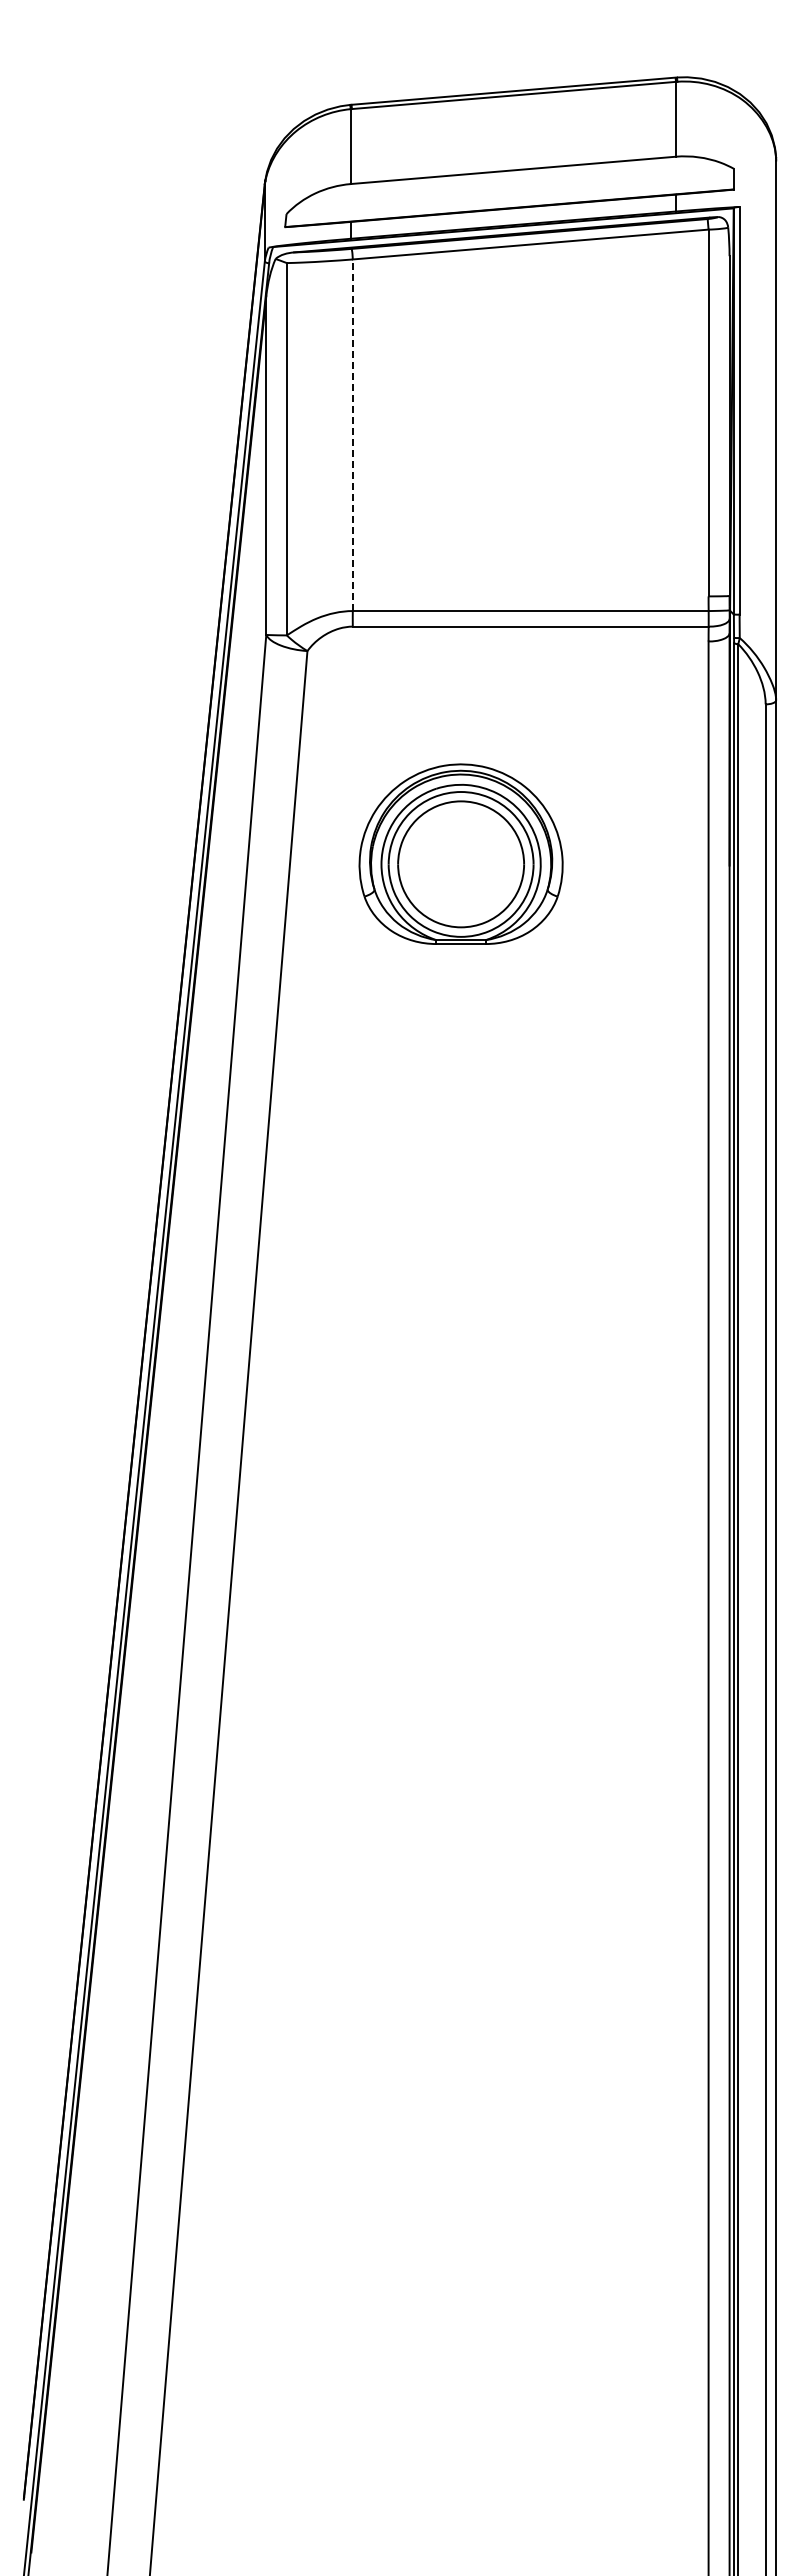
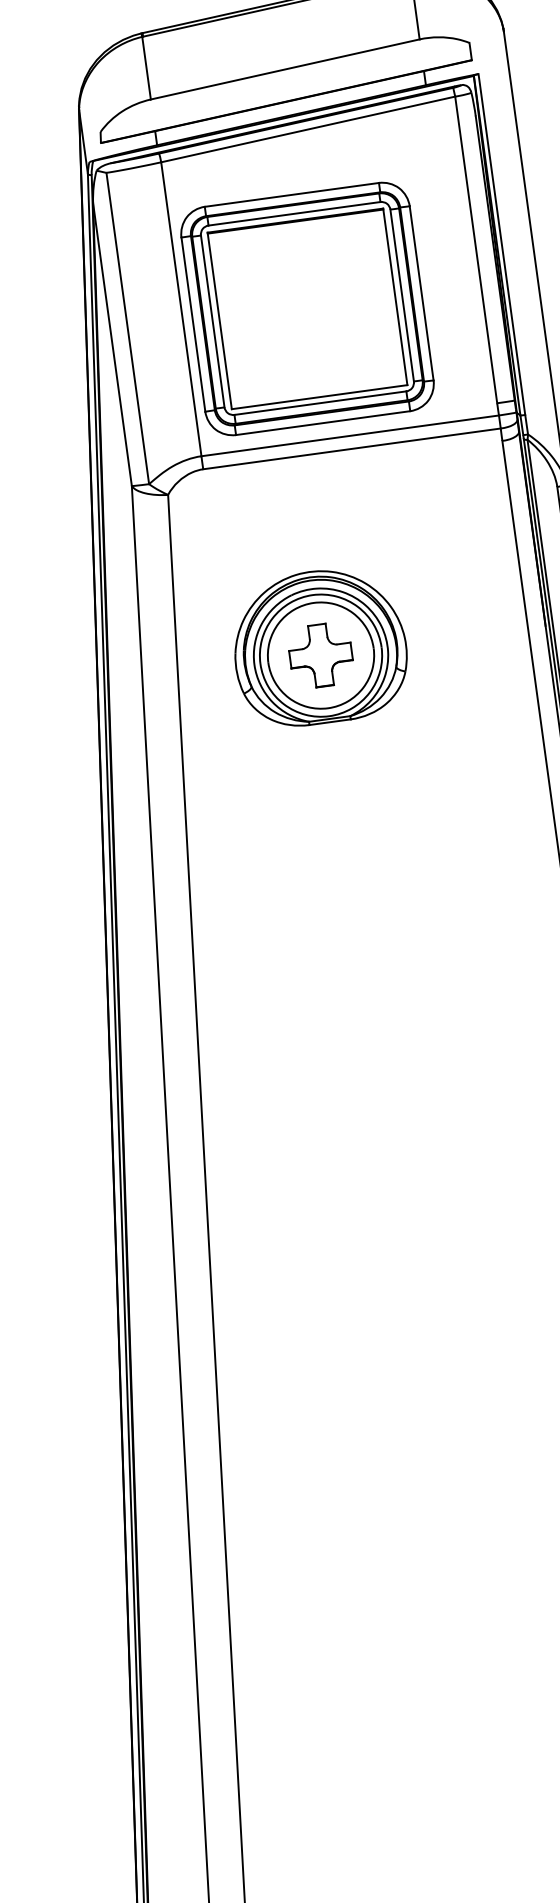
line: (352, 435) -> (181, 309), dashed -> solid
part: (500, 454) -> (307, 308), added
part: (460, 864) -> (320, 655), added

